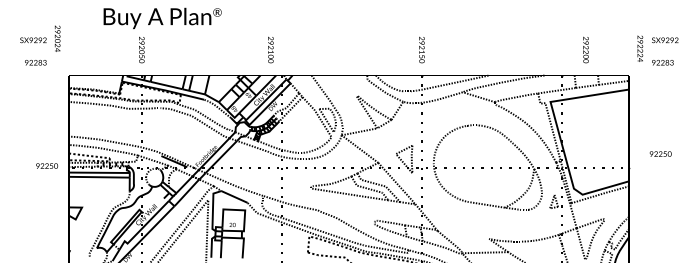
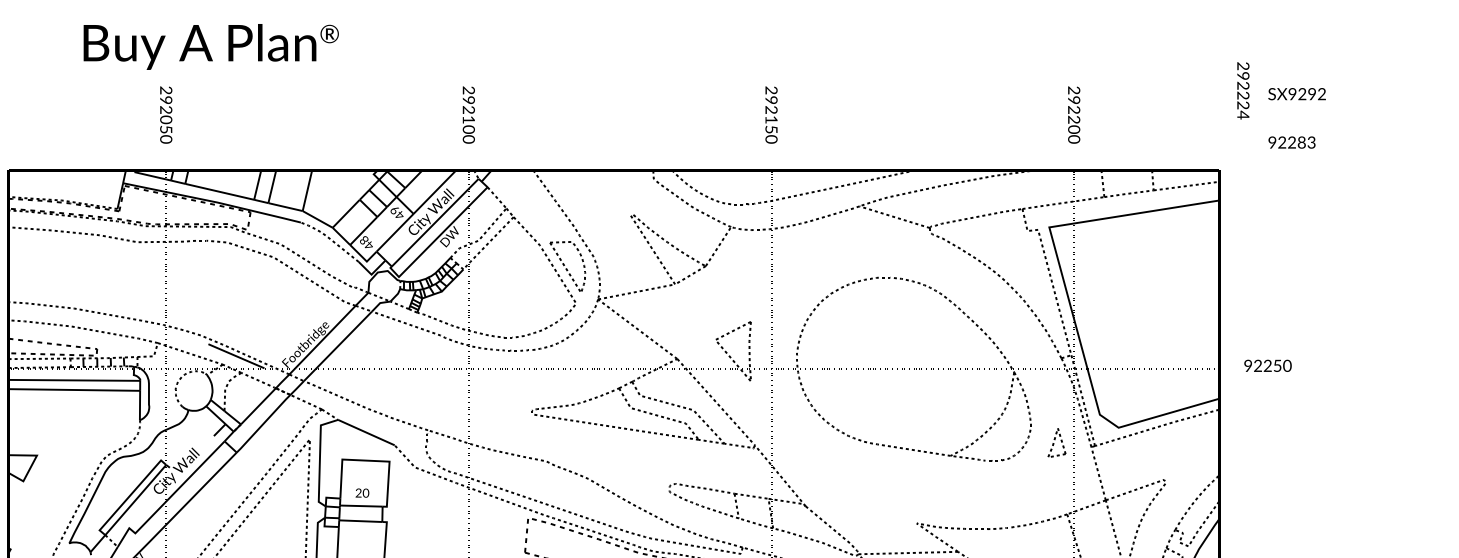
text: (640, 48) -> (1243, 90), moved
text: (270, 49) -> (467, 113), moved
text: (585, 49) -> (1073, 113), moved
text: (660, 153) -> (1267, 364), moved

